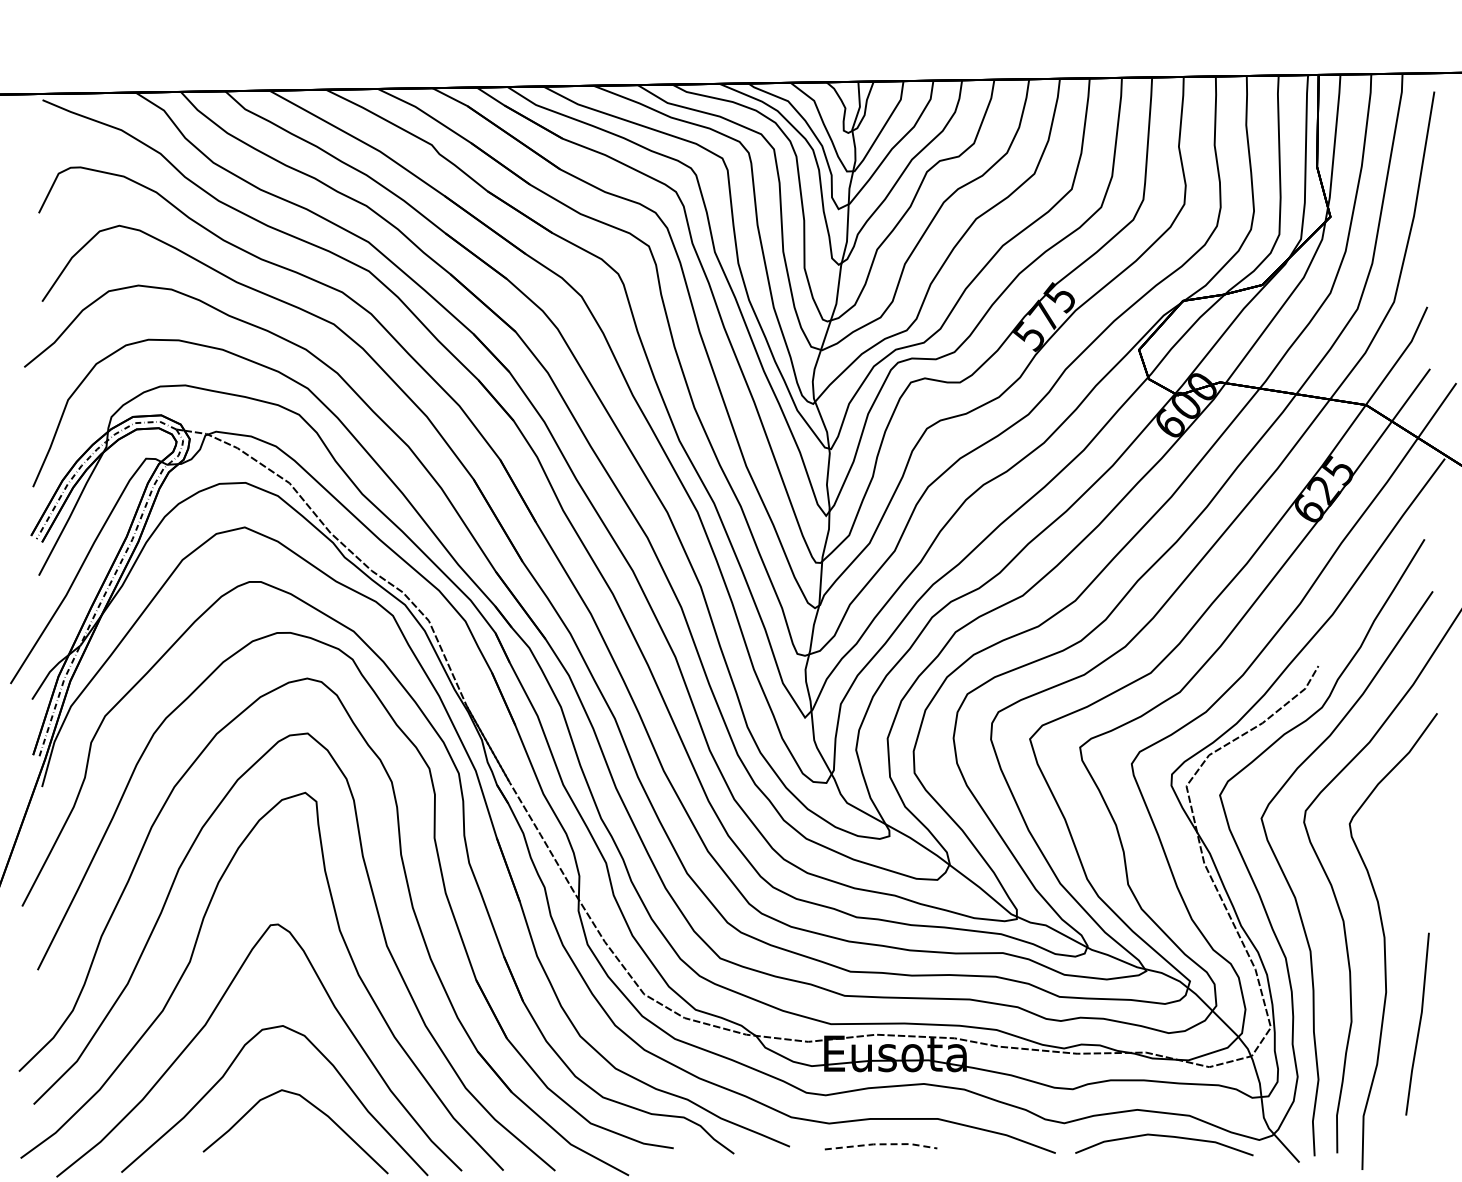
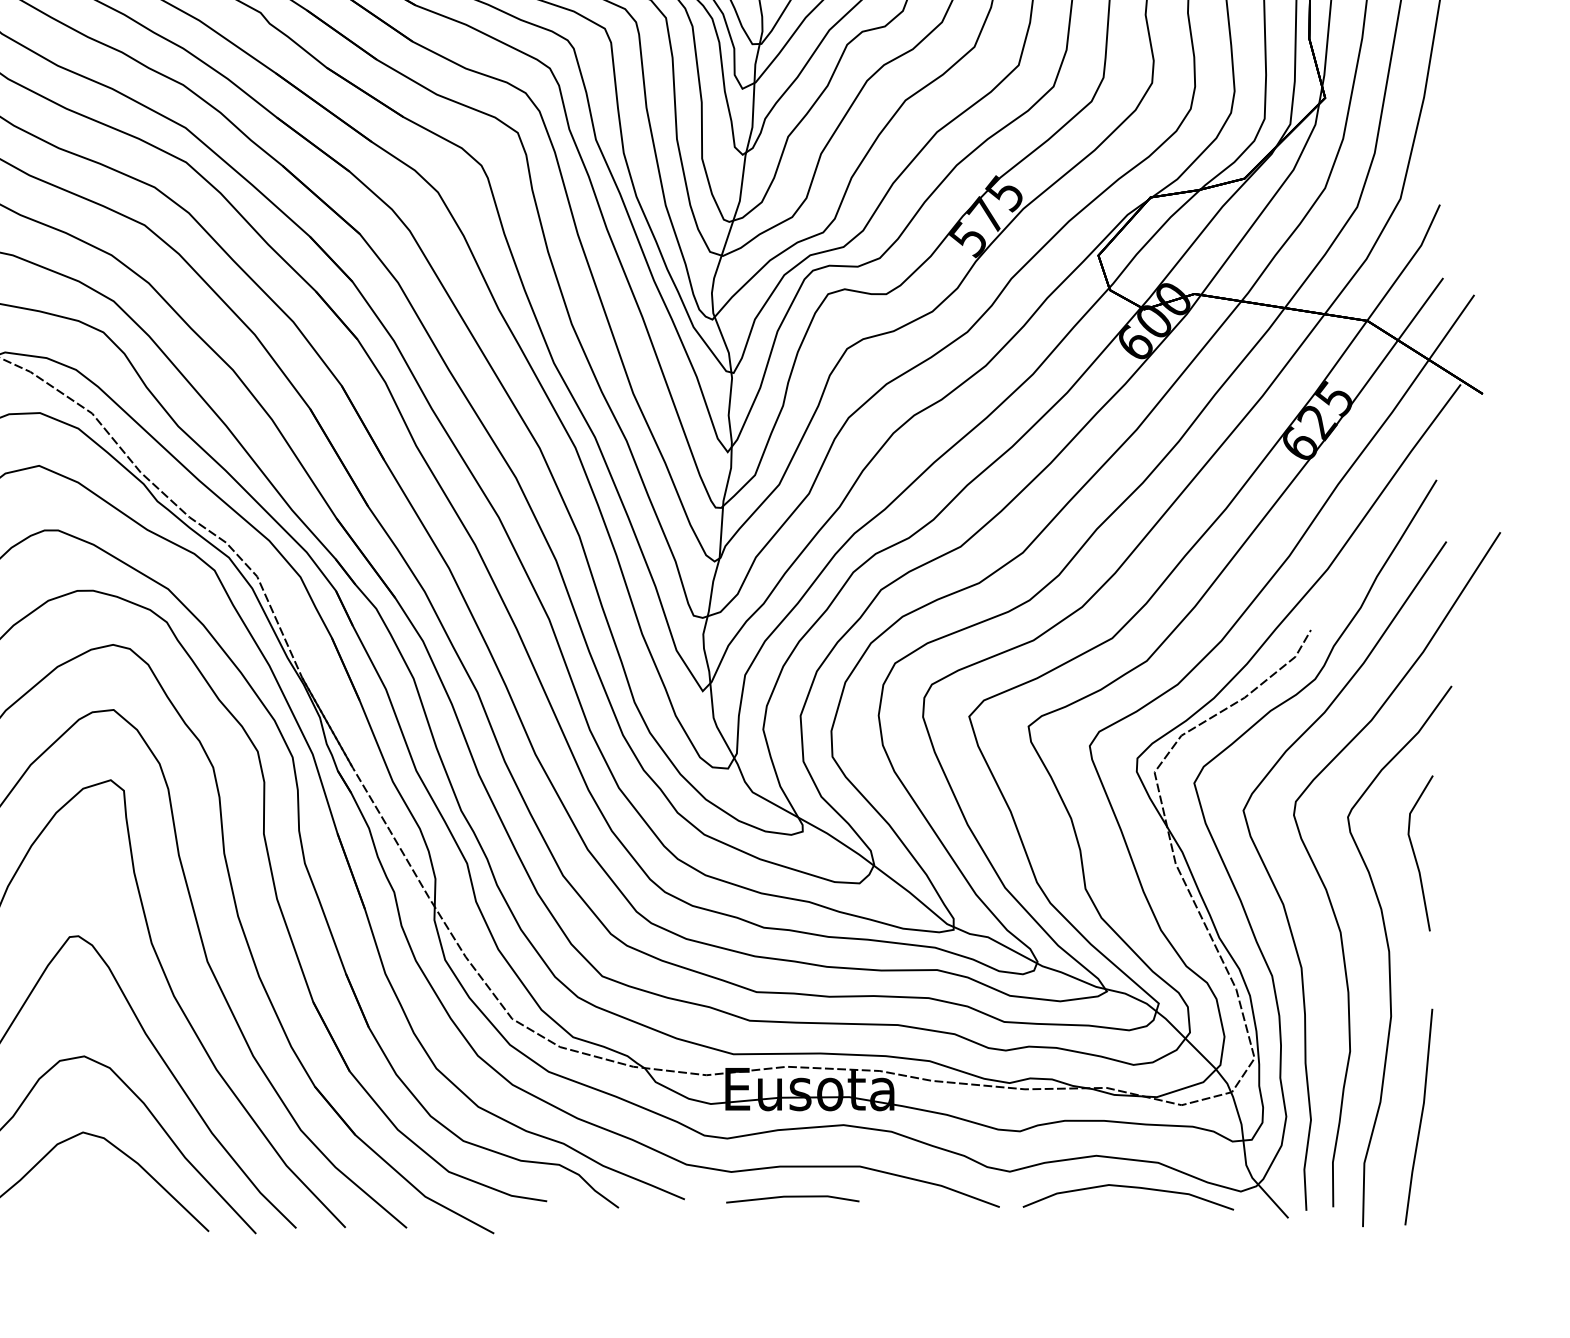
line: (1406, 854) -> (1415, 853), added
line: (1418, 1024) -> (1419, 1117), moved
line: (881, 1144) -> (793, 1196), dashed -> solid

